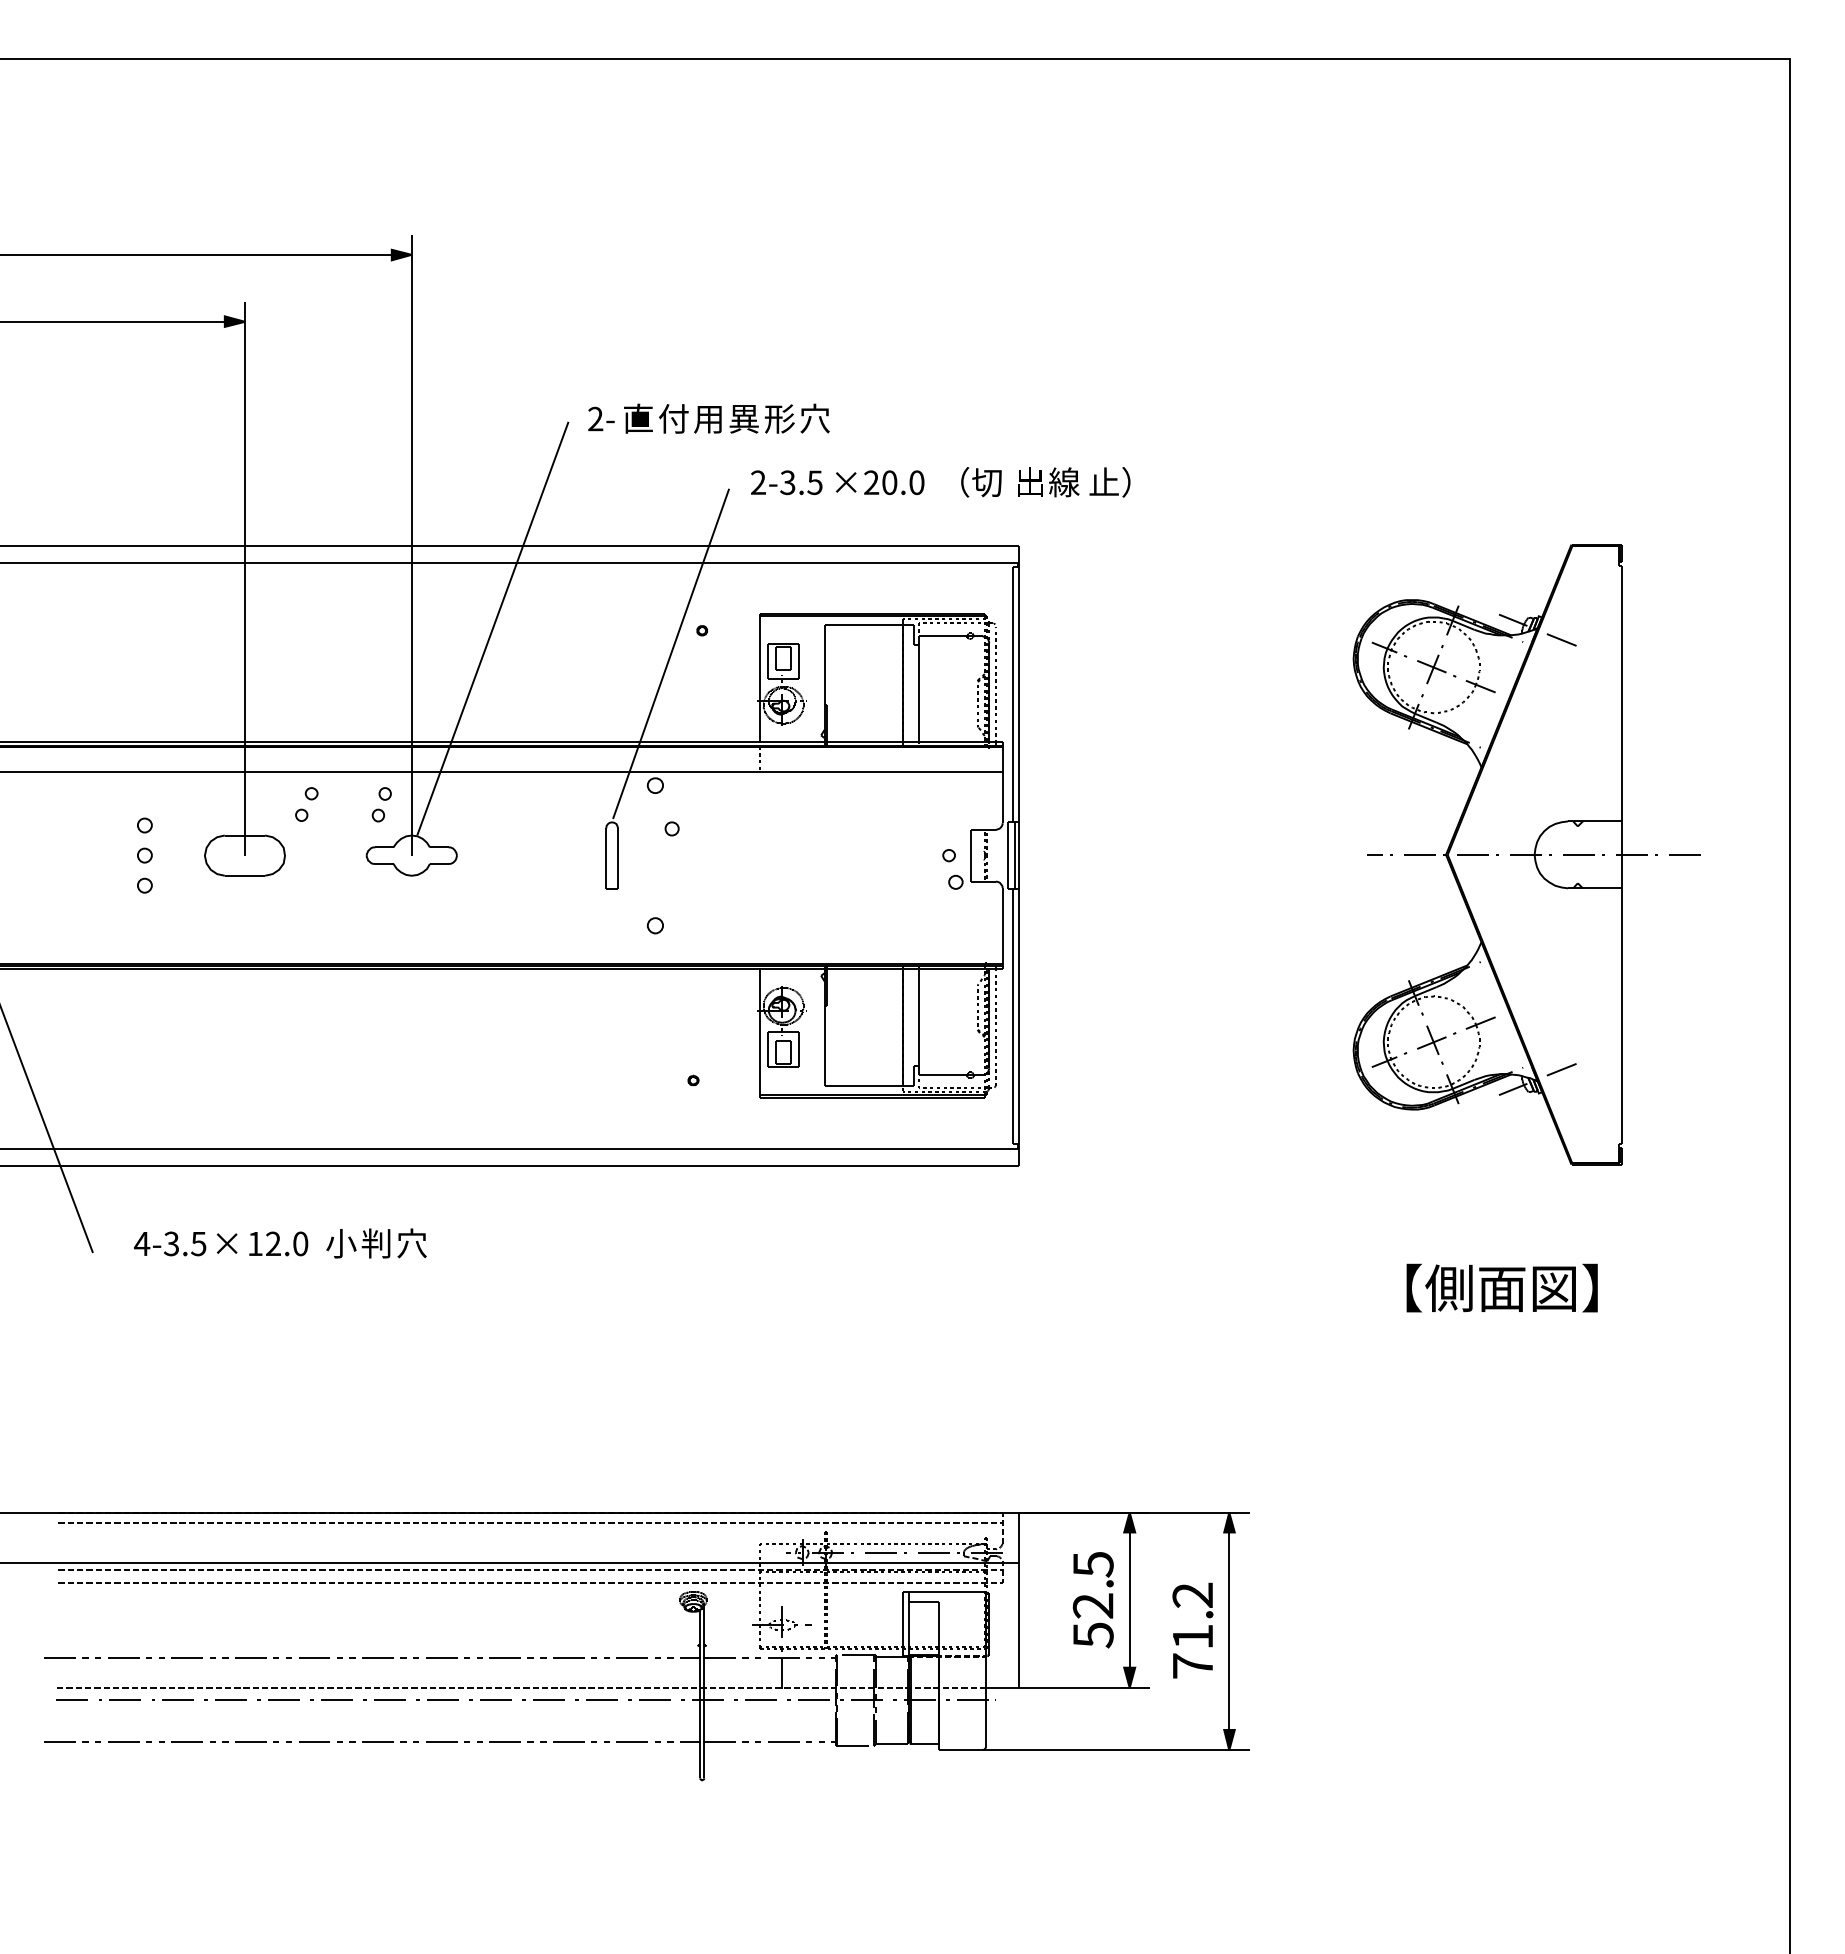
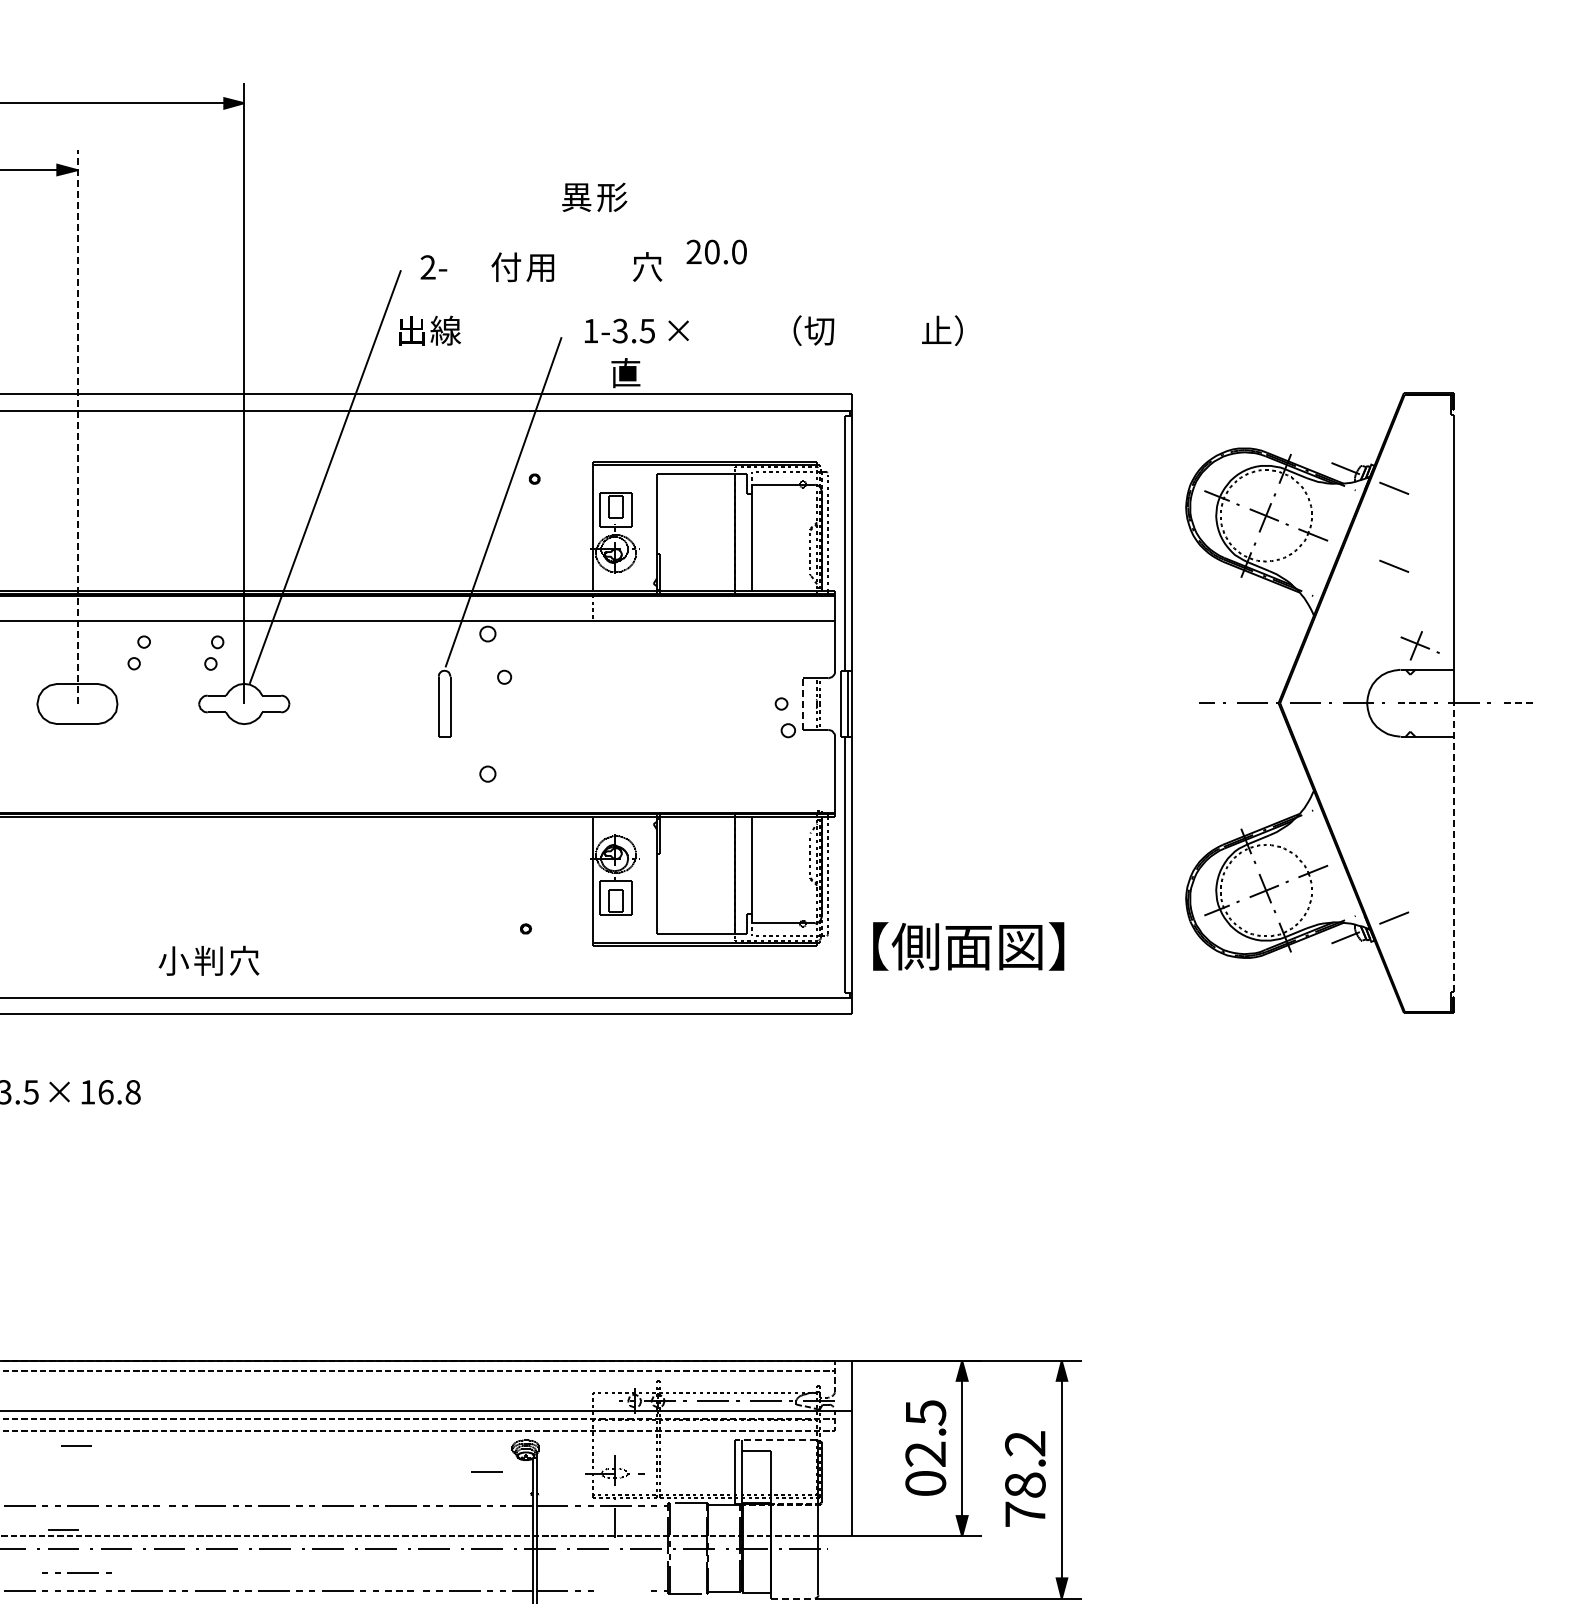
text: (638, 418) -> (625, 372), moved
text: (761, 418) -> (593, 196), moved
text: (758, 482) -> (590, 330), 2-3.5 -> 1-3.5
text: (894, 482) -> (716, 251), moved
text: (1048, 482) -> (429, 330), moved
line: (245, 578) -> (77, 426), solid -> dashed
line: (1561, 717) -> (1393, 565), added
part: (1587, 797) -> (1419, 645), added
line: (1578, 854) -> (1410, 702), solid -> dashed
line: (1684, 854) -> (1516, 702), solid -> dashed
line: (970, 855) -> (802, 703), solid -> dashed
line: (1621, 998) -> (1453, 846), solid -> dashed
text: (287, 1243) -> (119, 1091), 12.0 -> 16.8
text: (376, 1243) -> (208, 960), moved
text: (1501, 1287) -> (967, 945), moved
line: (943, 1591) -> (775, 1439), solid -> dashed
line: (243, 1596) -> (75, 1444), added
line: (654, 1622) -> (486, 1470), added
text: (1092, 1635) -> (924, 1483), 5 -> 0
text: (1192, 1636) -> (1024, 1484), 1 -> 8
line: (314, 1657) -> (146, 1505), solid -> dashed
line: (230, 1680) -> (62, 1528), added
line: (244, 1724) -> (76, 1572), added
line: (789, 1741) -> (621, 1589), removed
line: (250, 1742) -> (82, 1590), solid -> dashed
line: (568, 1742) -> (400, 1590), solid -> dashed
line: (960, 1750) -> (792, 1598), solid -> dashed

